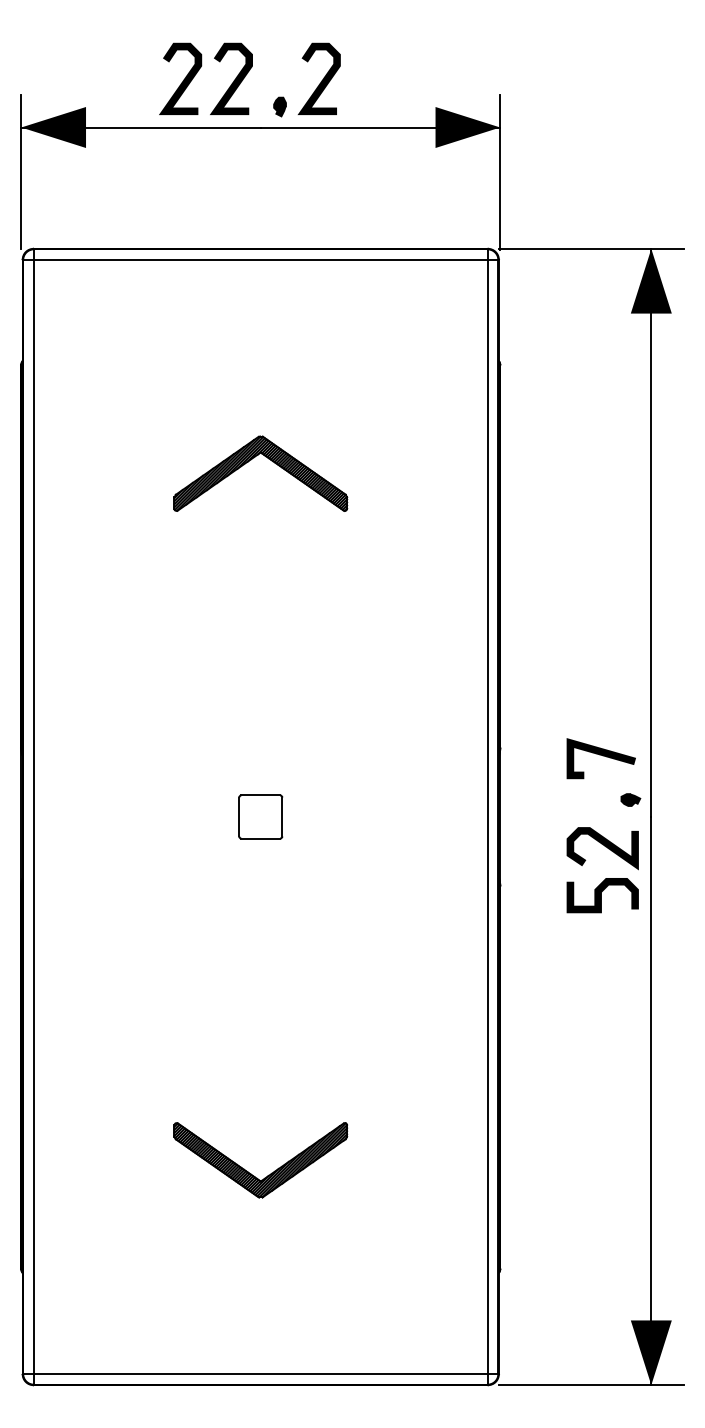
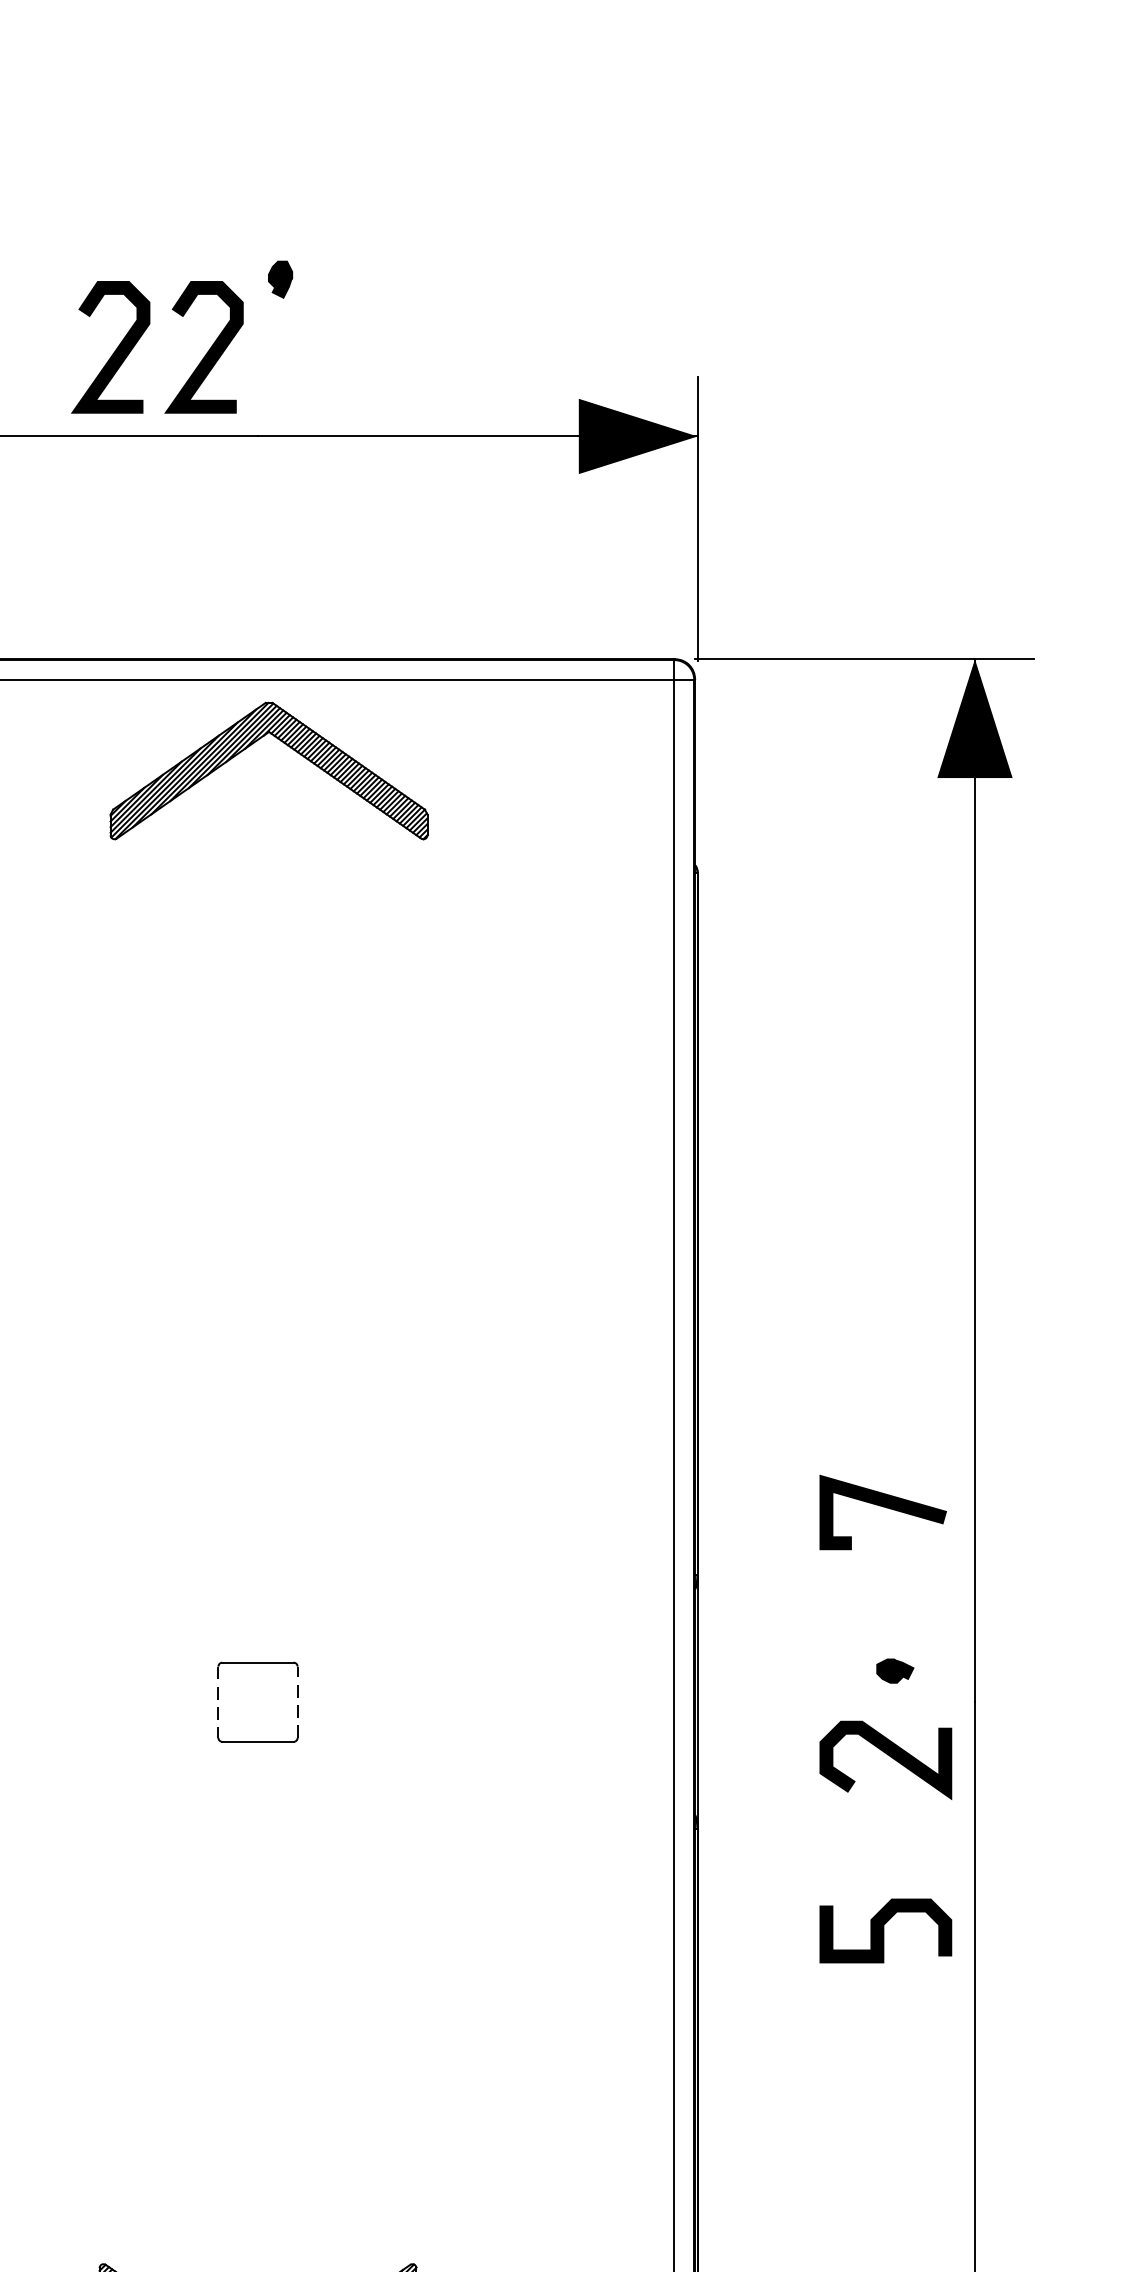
curve: (321, 80) -> (369, 350), removed
part: (279, 106) -> (279, 278), moved
part: (251, 460) -> (251, 746), moved
line: (602, 756) -> (885, 1508), moved
part: (630, 799) -> (894, 1670), moved
line: (282, 816) -> (297, 1701), solid -> dashed
line: (239, 817) -> (218, 1703), solid -> dashed
curve: (601, 895) -> (883, 1930), moved

